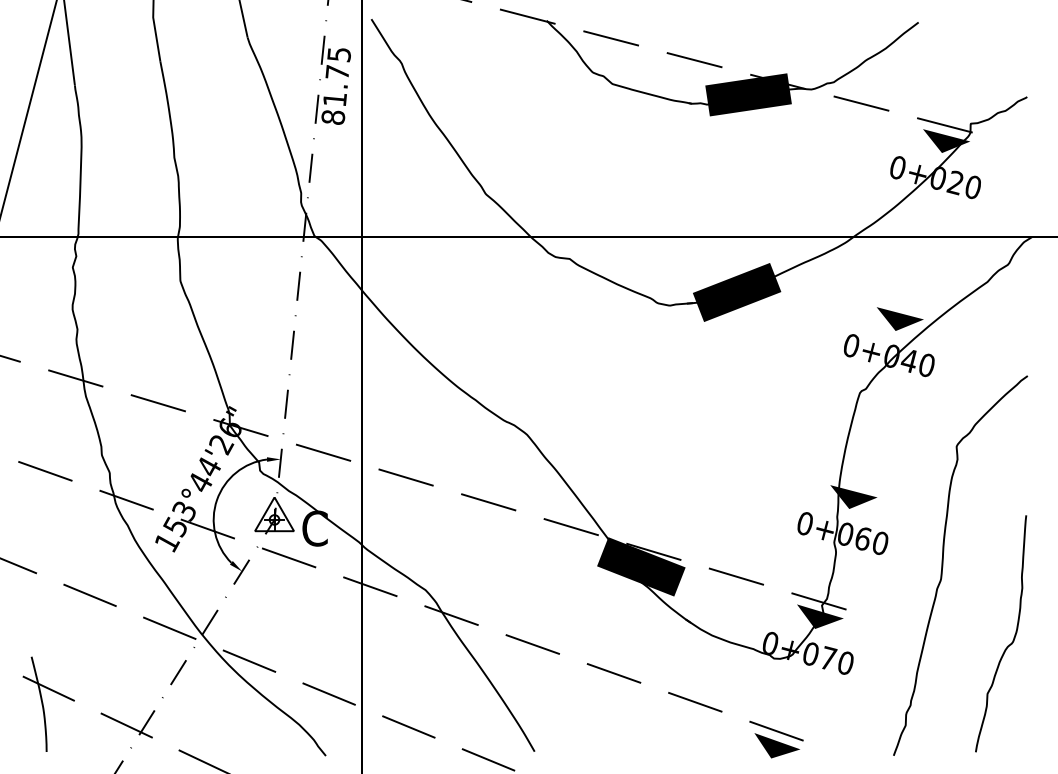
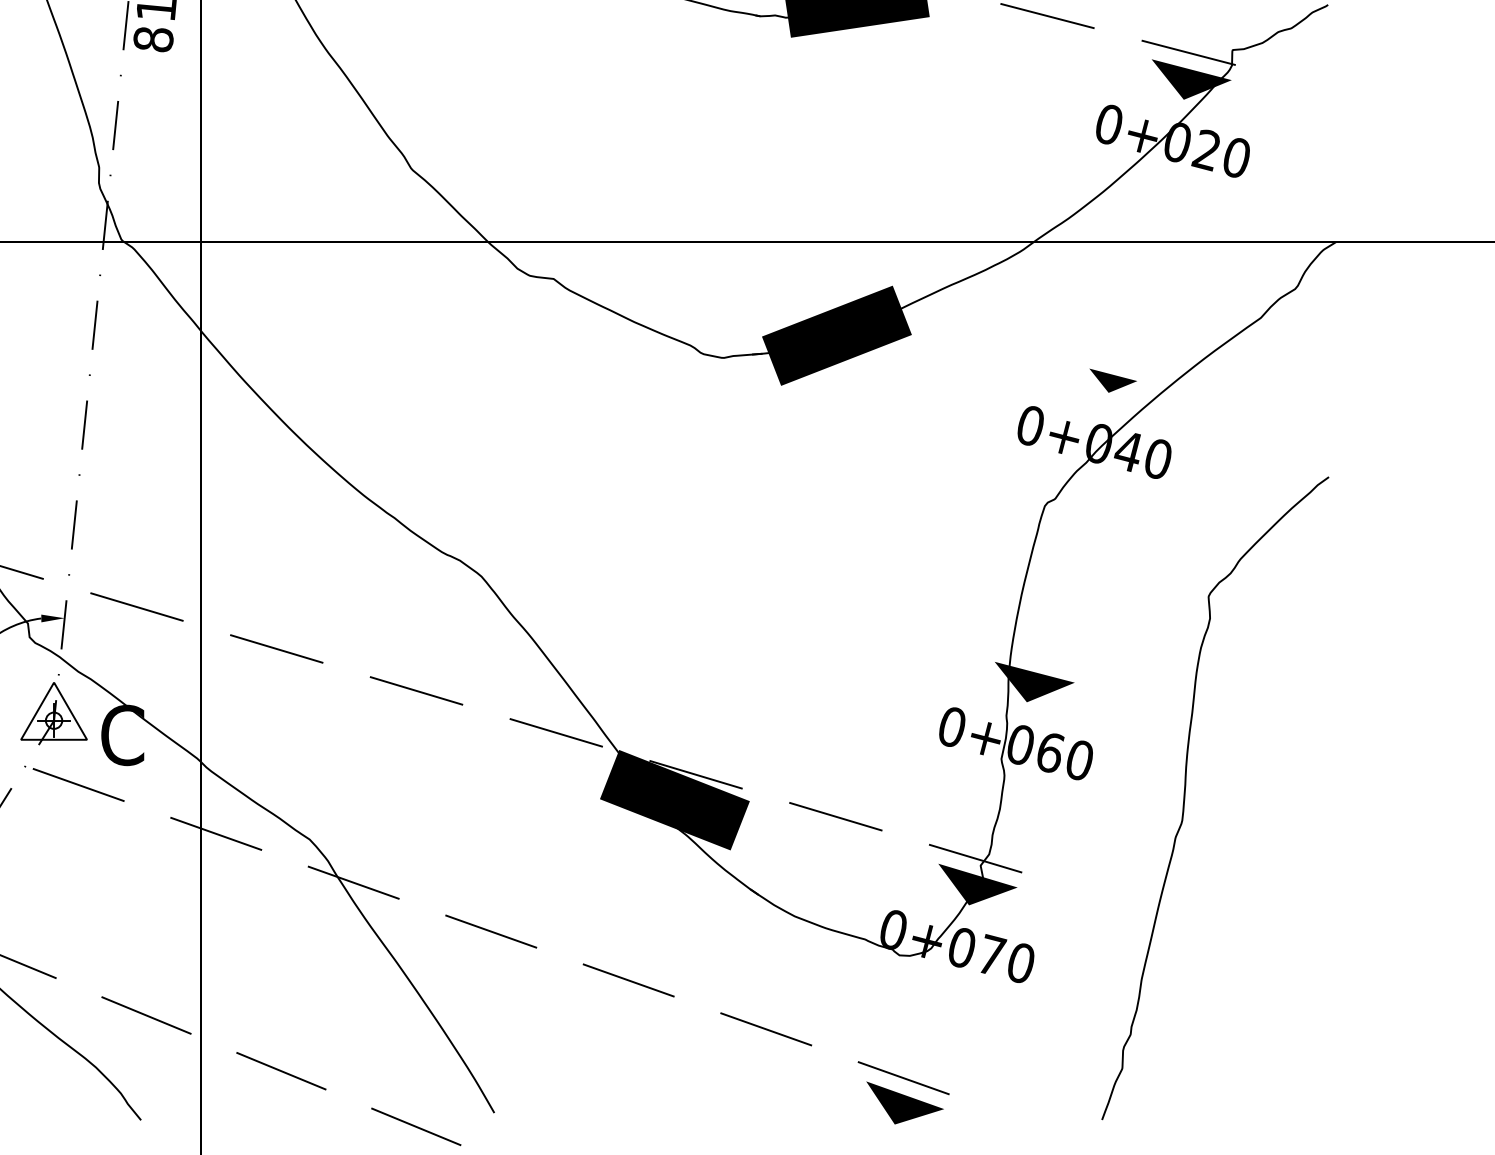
part: (900, 318) -> (1113, 379), size x0.6
curve: (1013, 637) -> (1304, 919), removed

